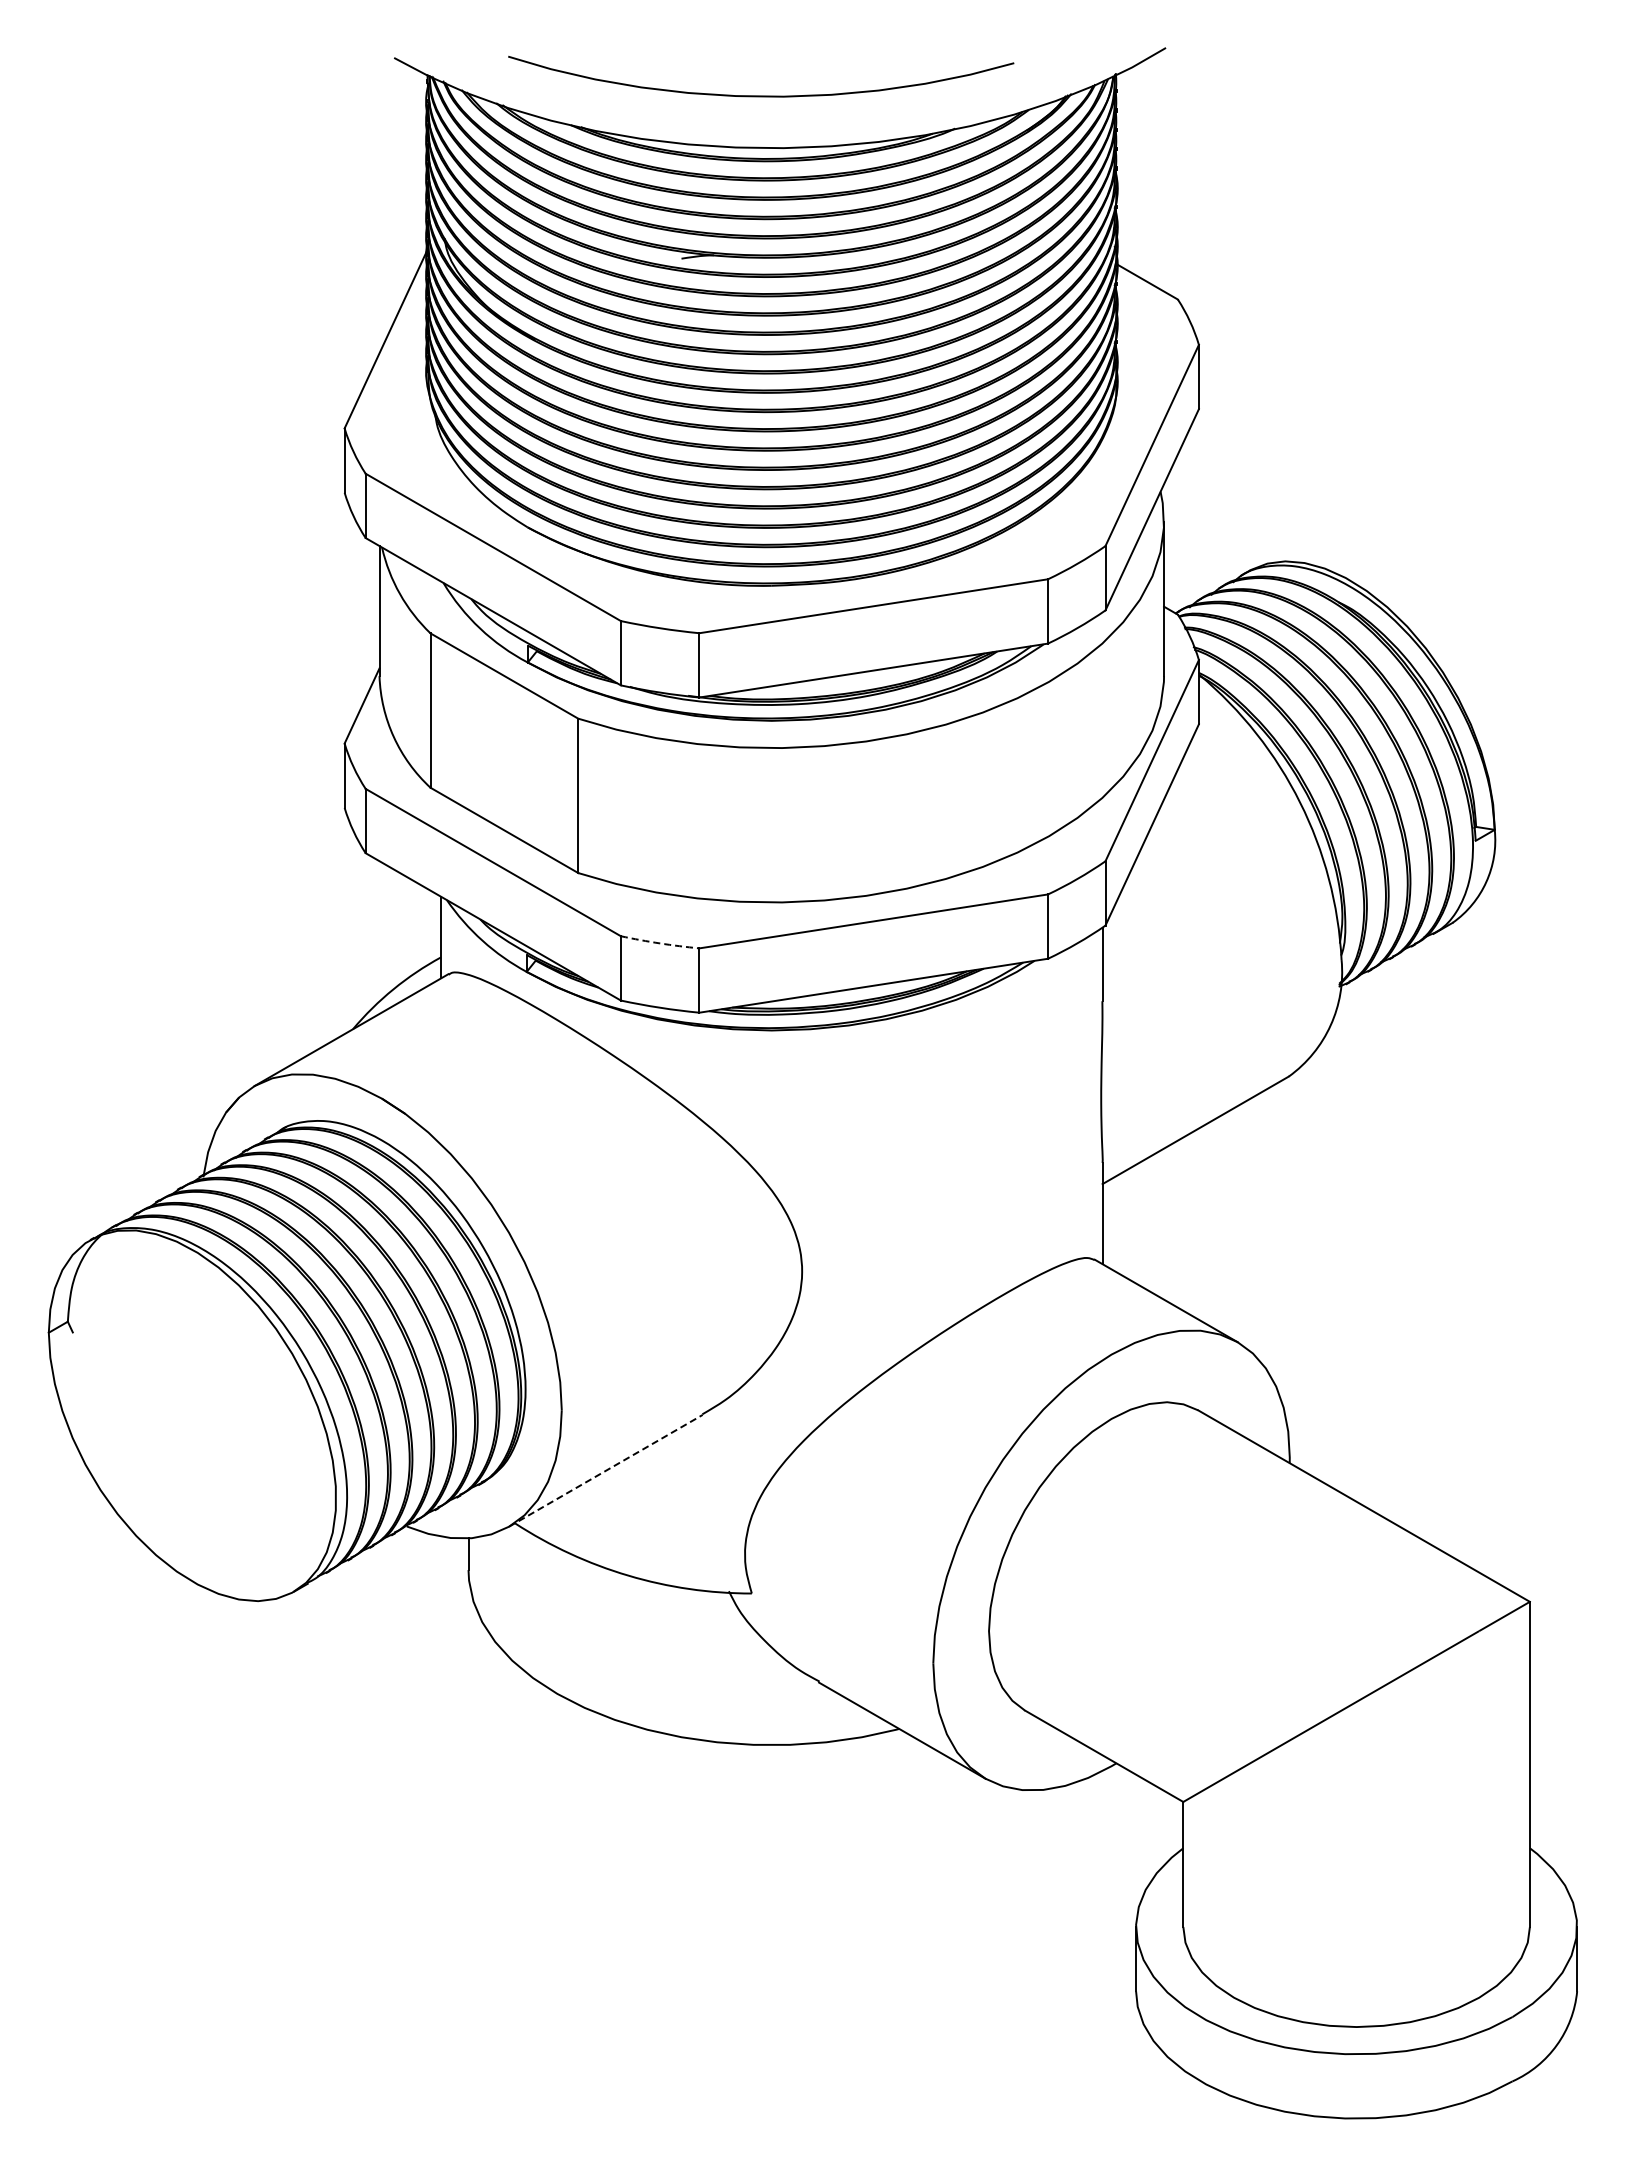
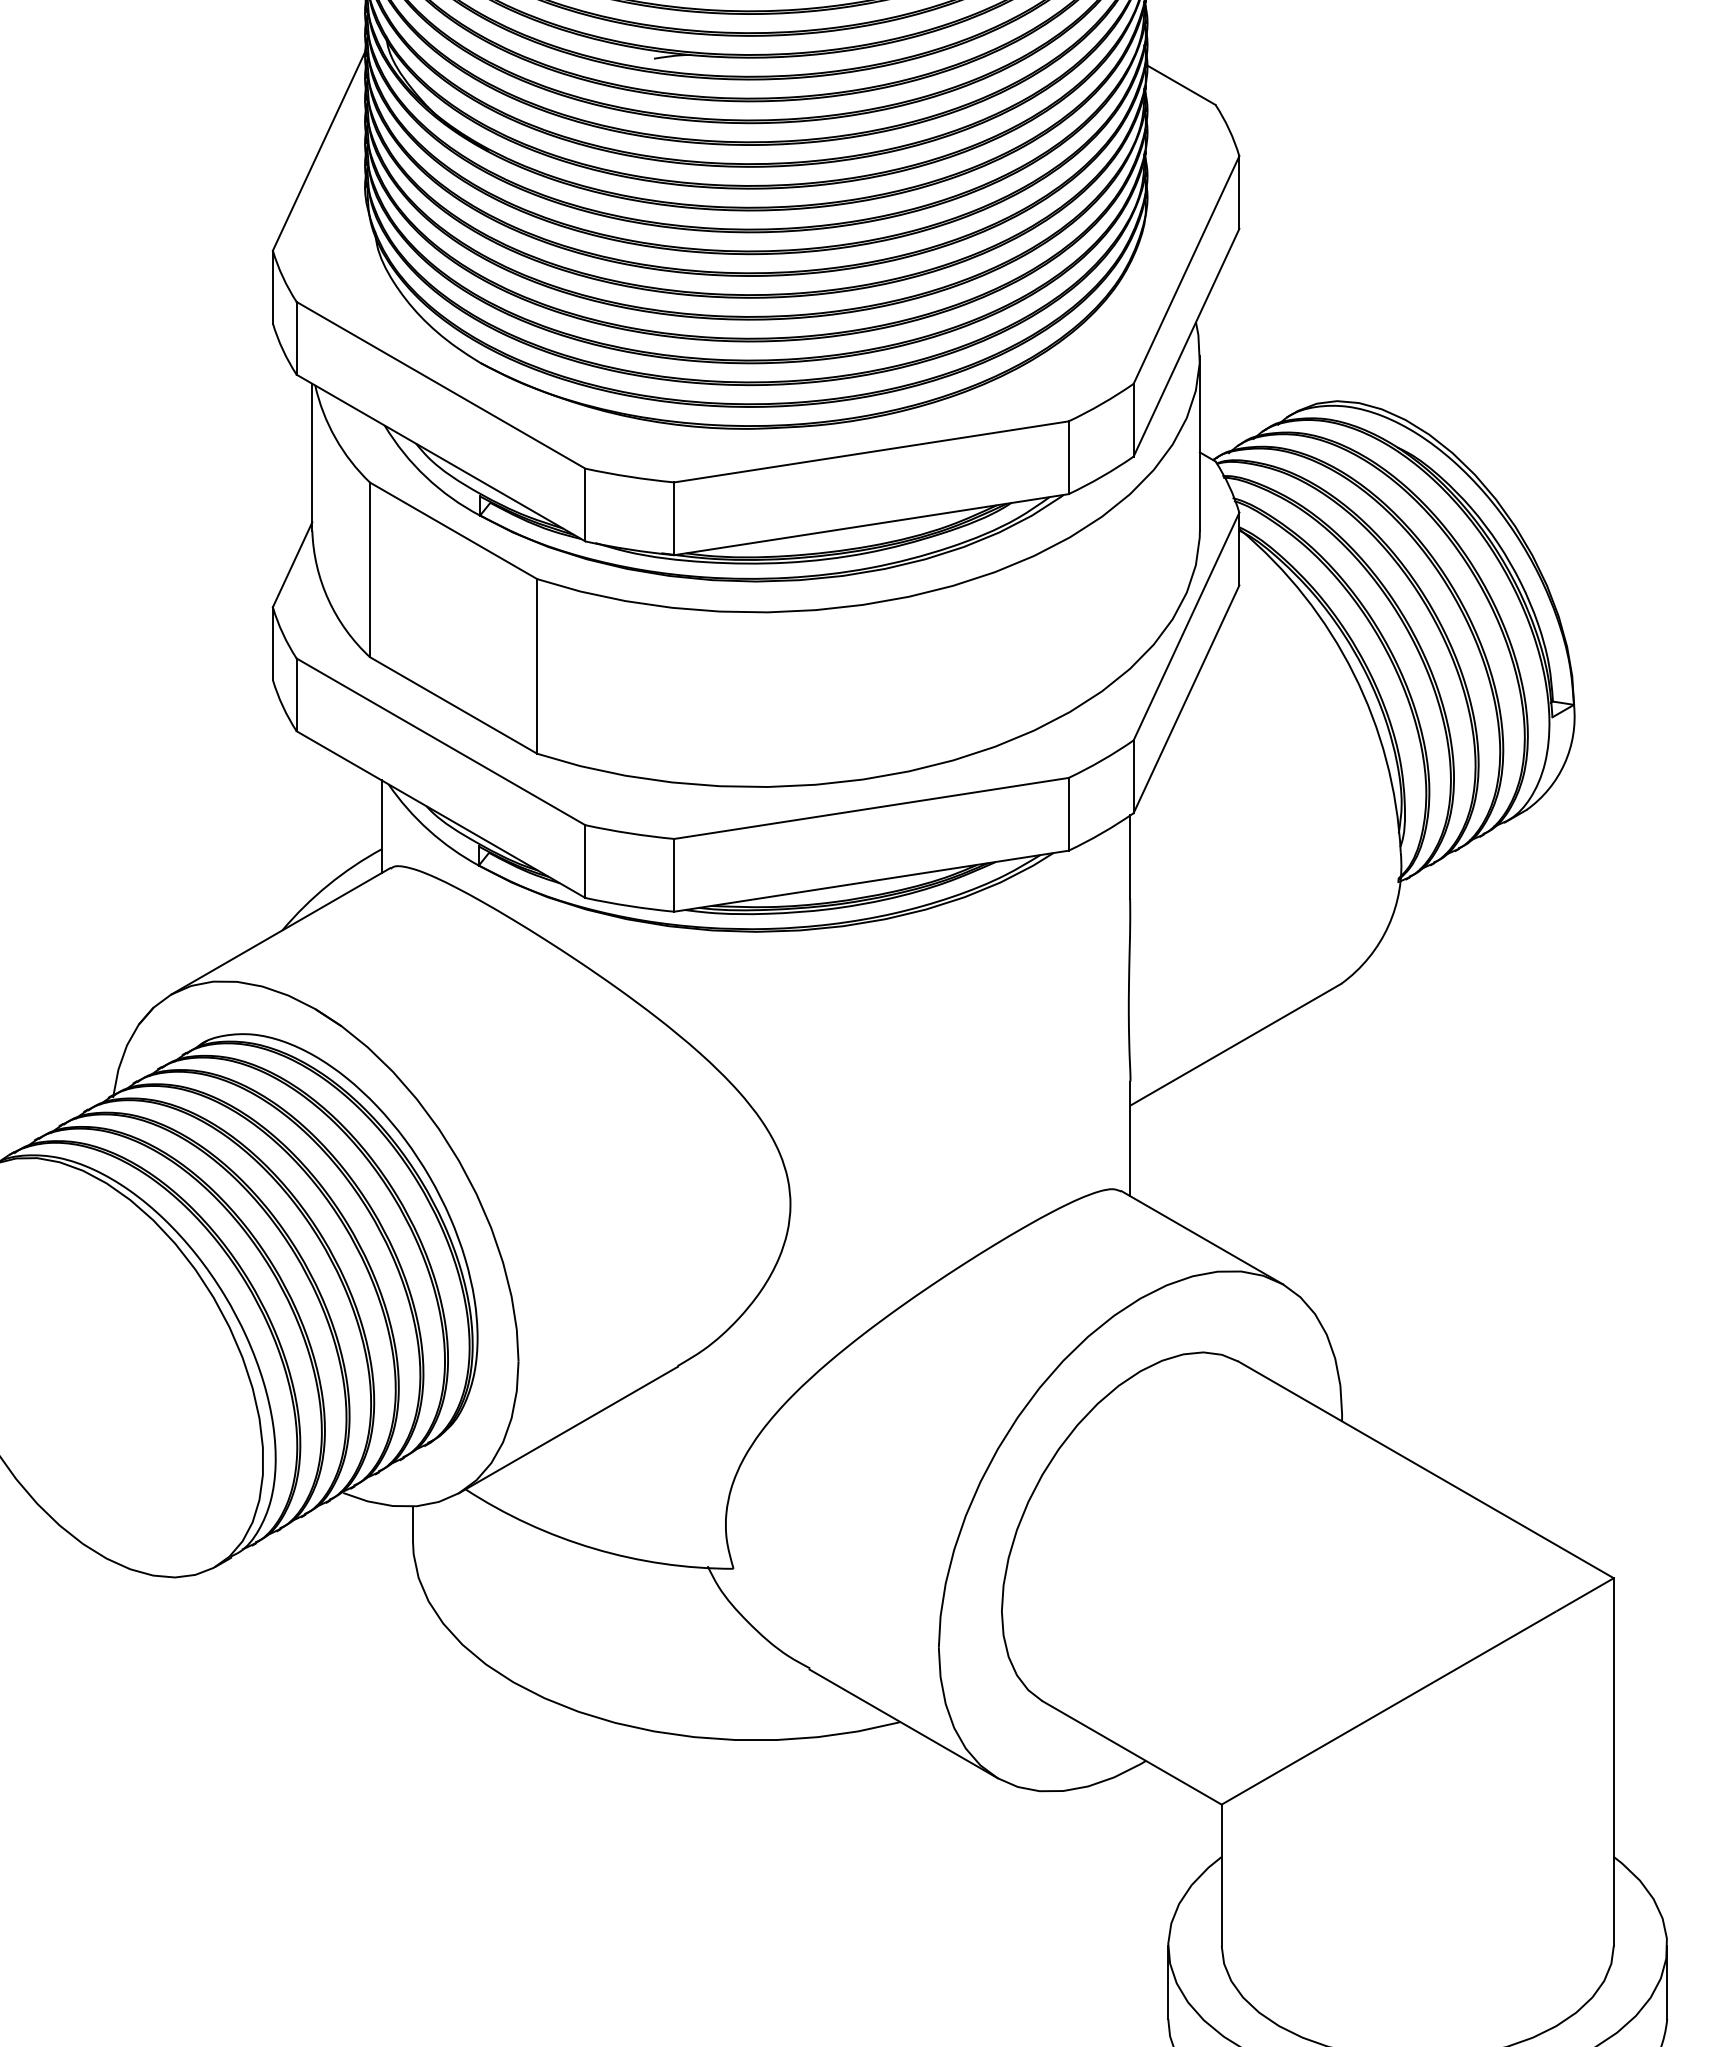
arc: (659, 943) -> (629, 833), dashed -> solid
line: (605, 1470) -> (568, 1429), dashed -> solid

